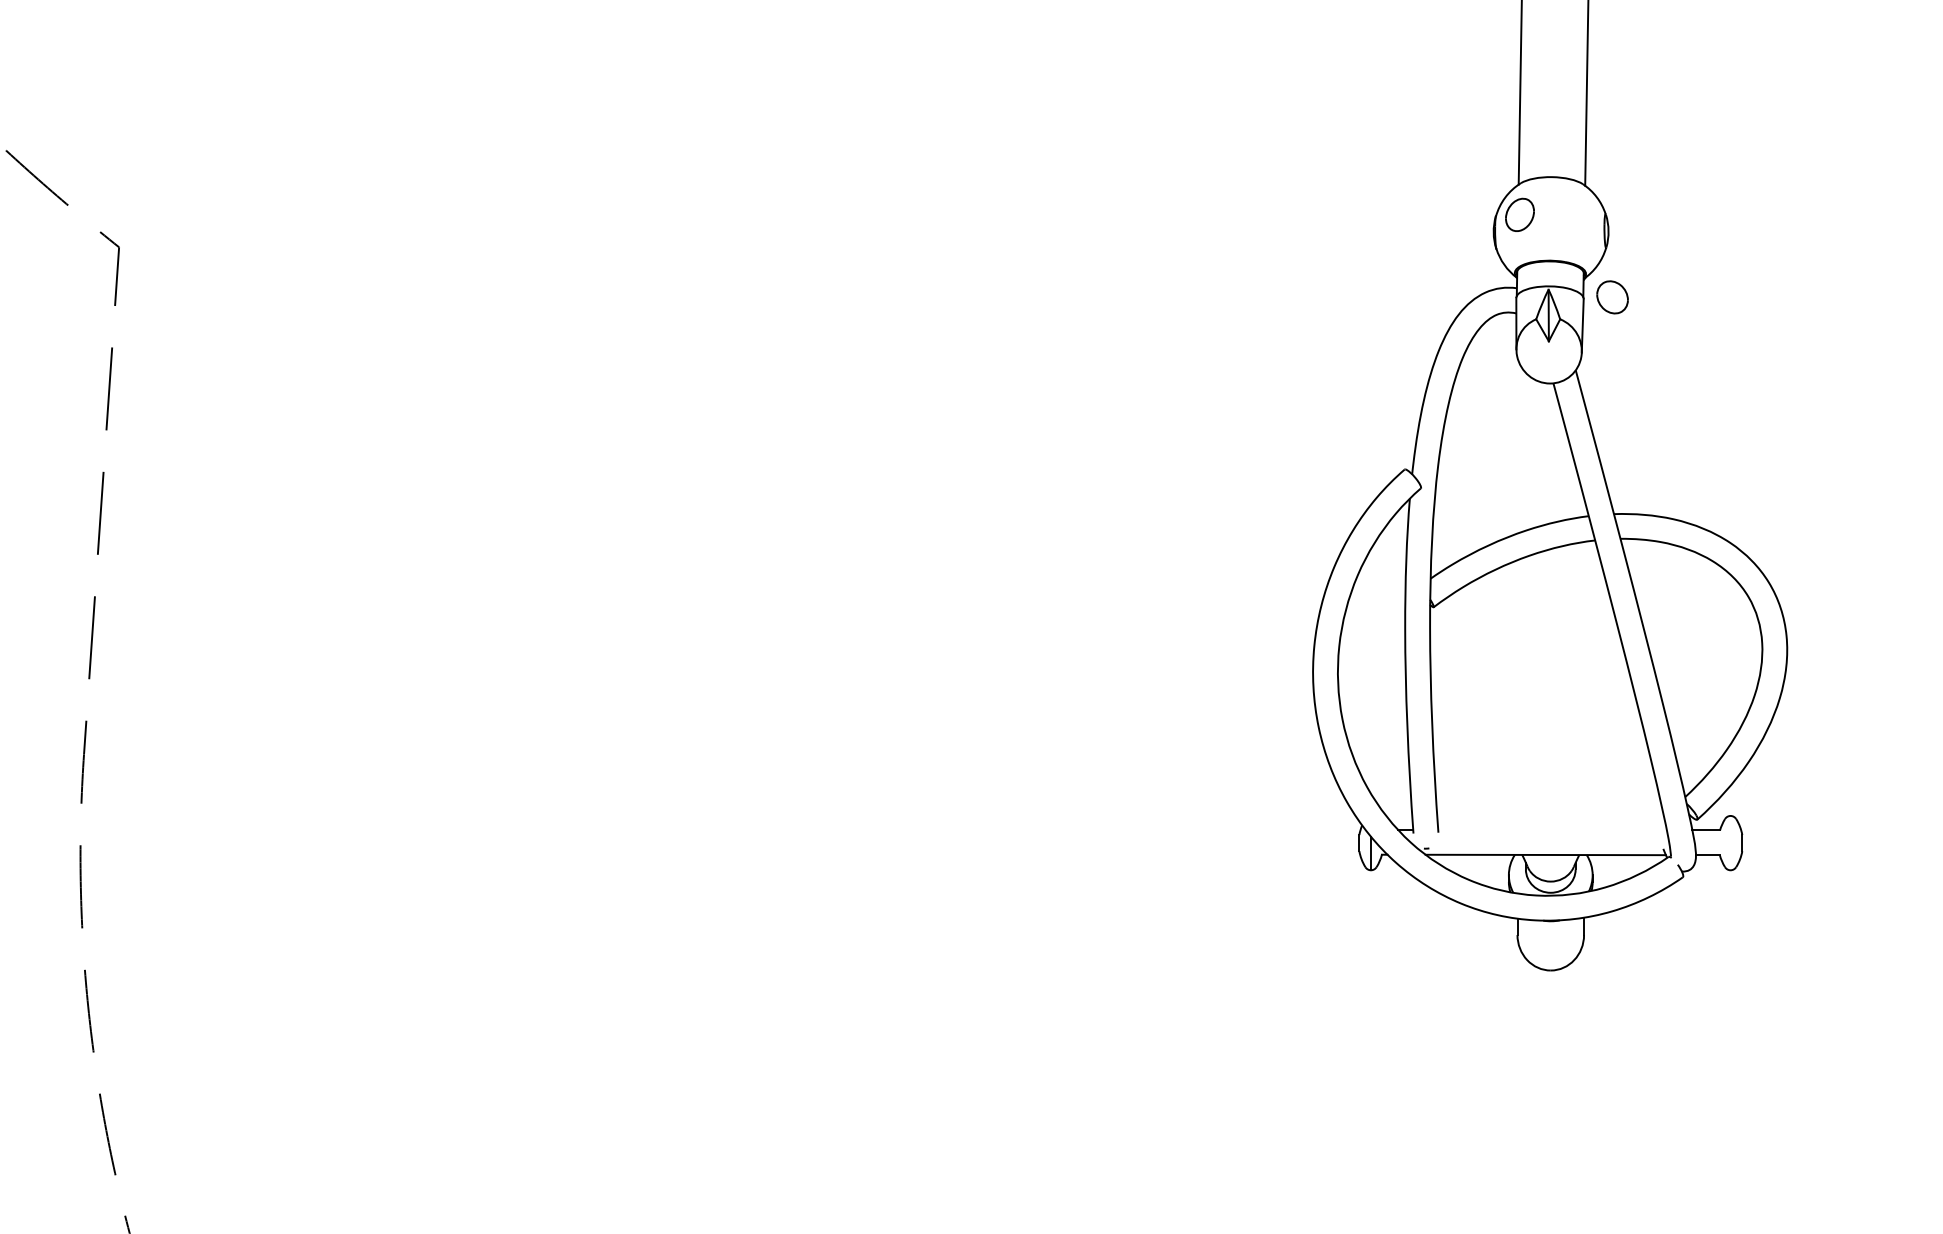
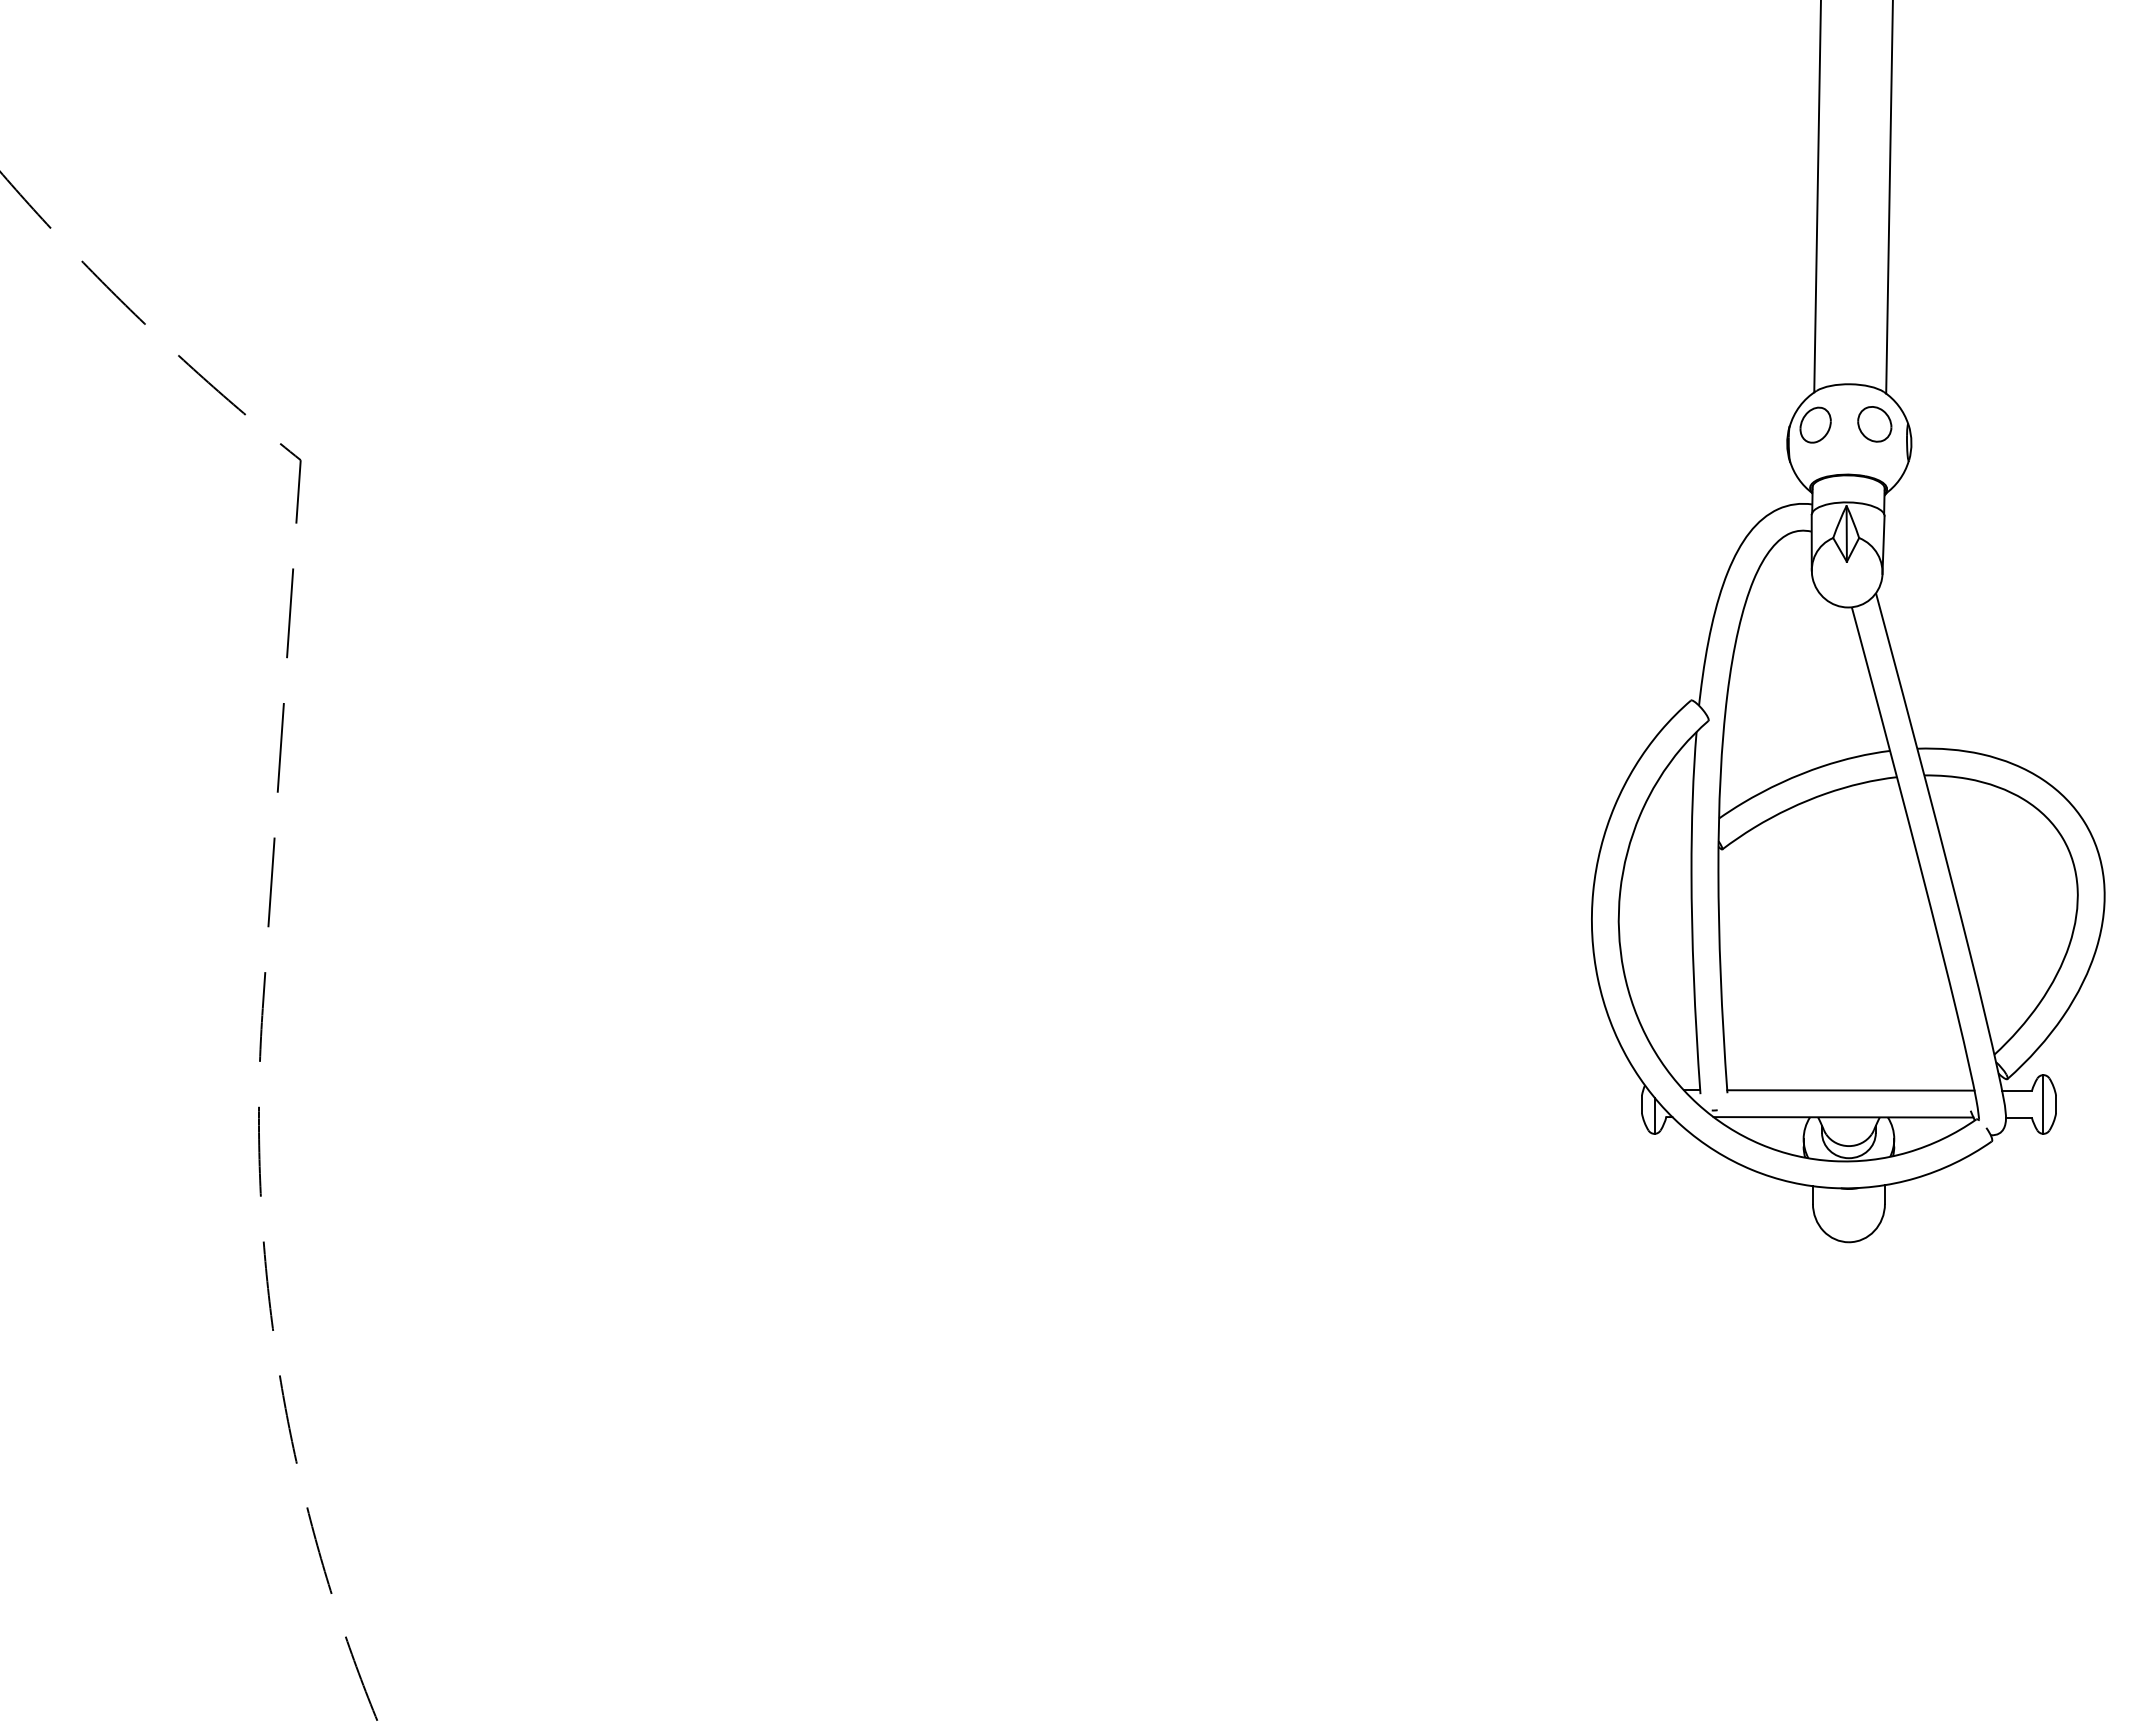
part: (1612, 297) -> (1874, 424), moved
line: (1552, 830) -> (1850, 1090), added
line: (1730, 843) -> (2043, 1104), added

